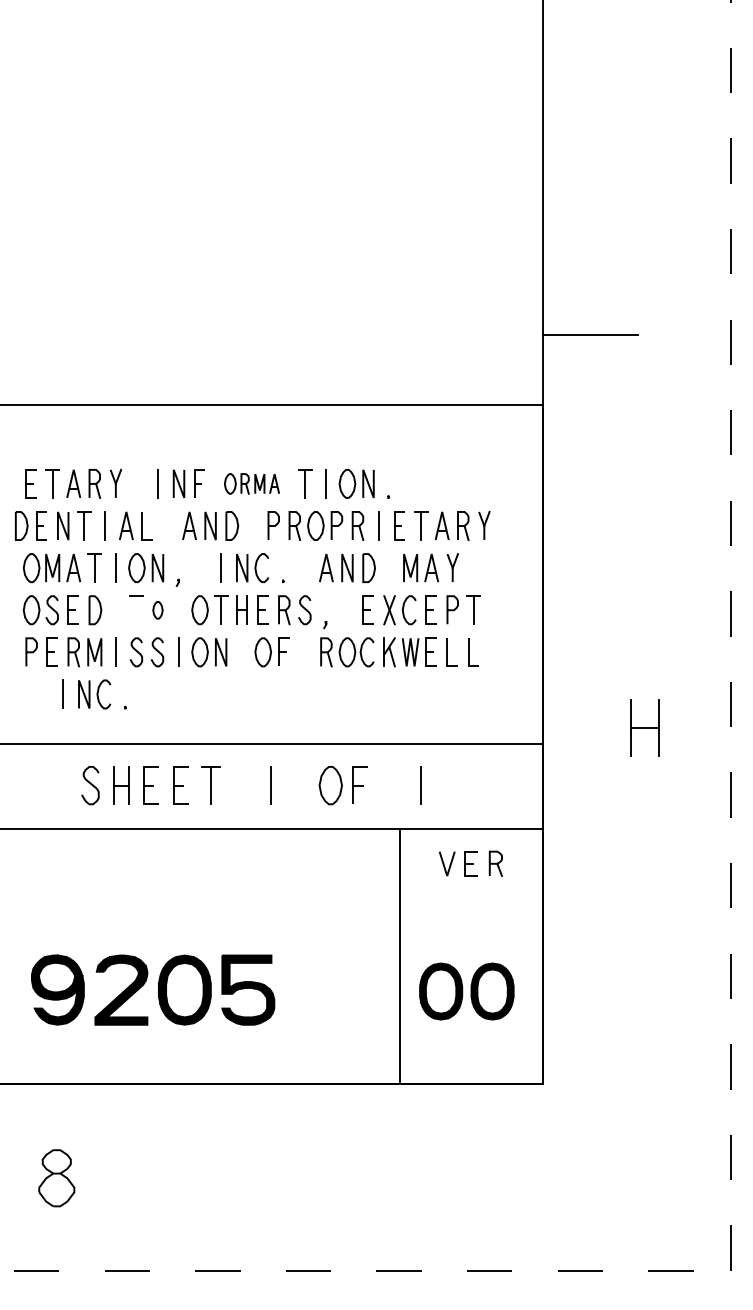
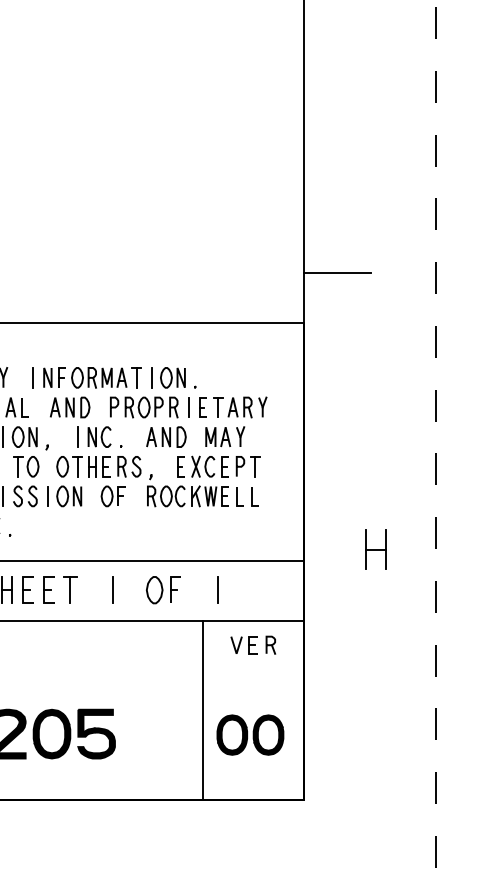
part: (251, 483) -> (98, 377), size x1.43
line: (136, 610) -> (17, 466), added
part: (157, 610) -> (32, 466), size x1.67

